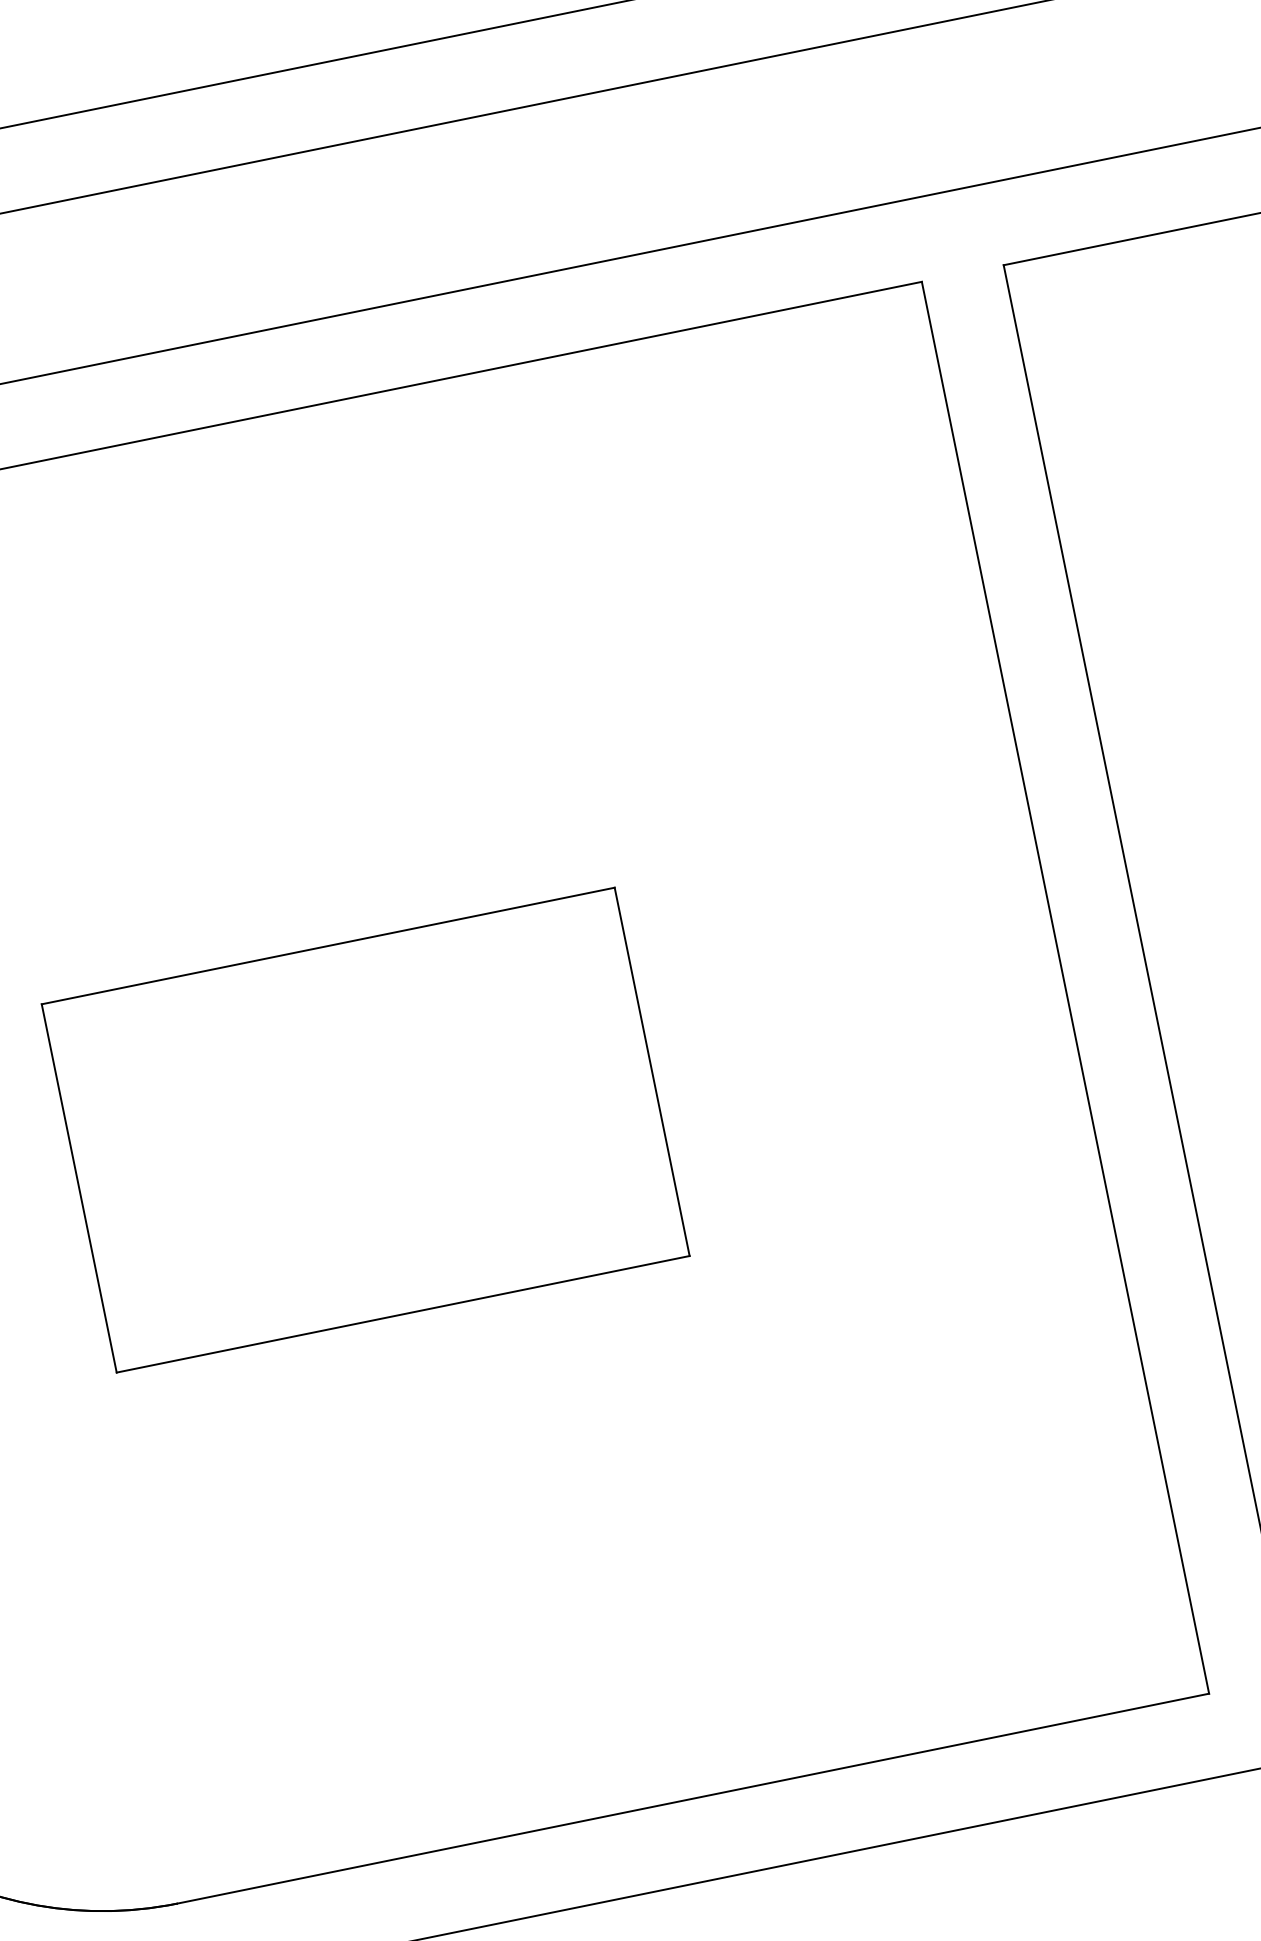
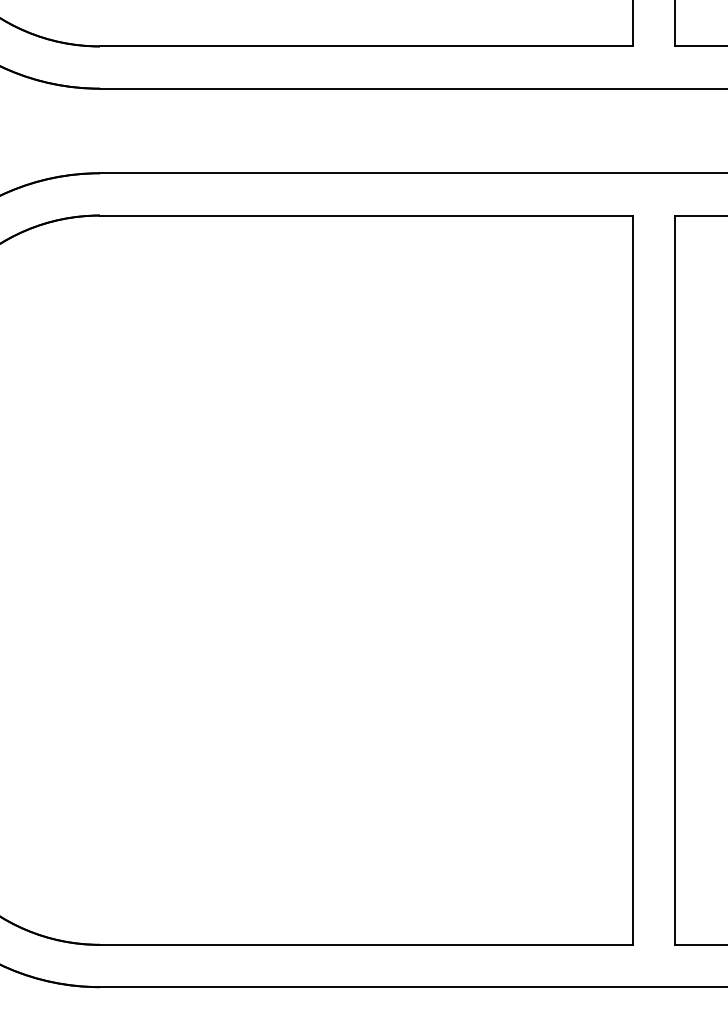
part: (364, 1129) -> (270, 579), removed

